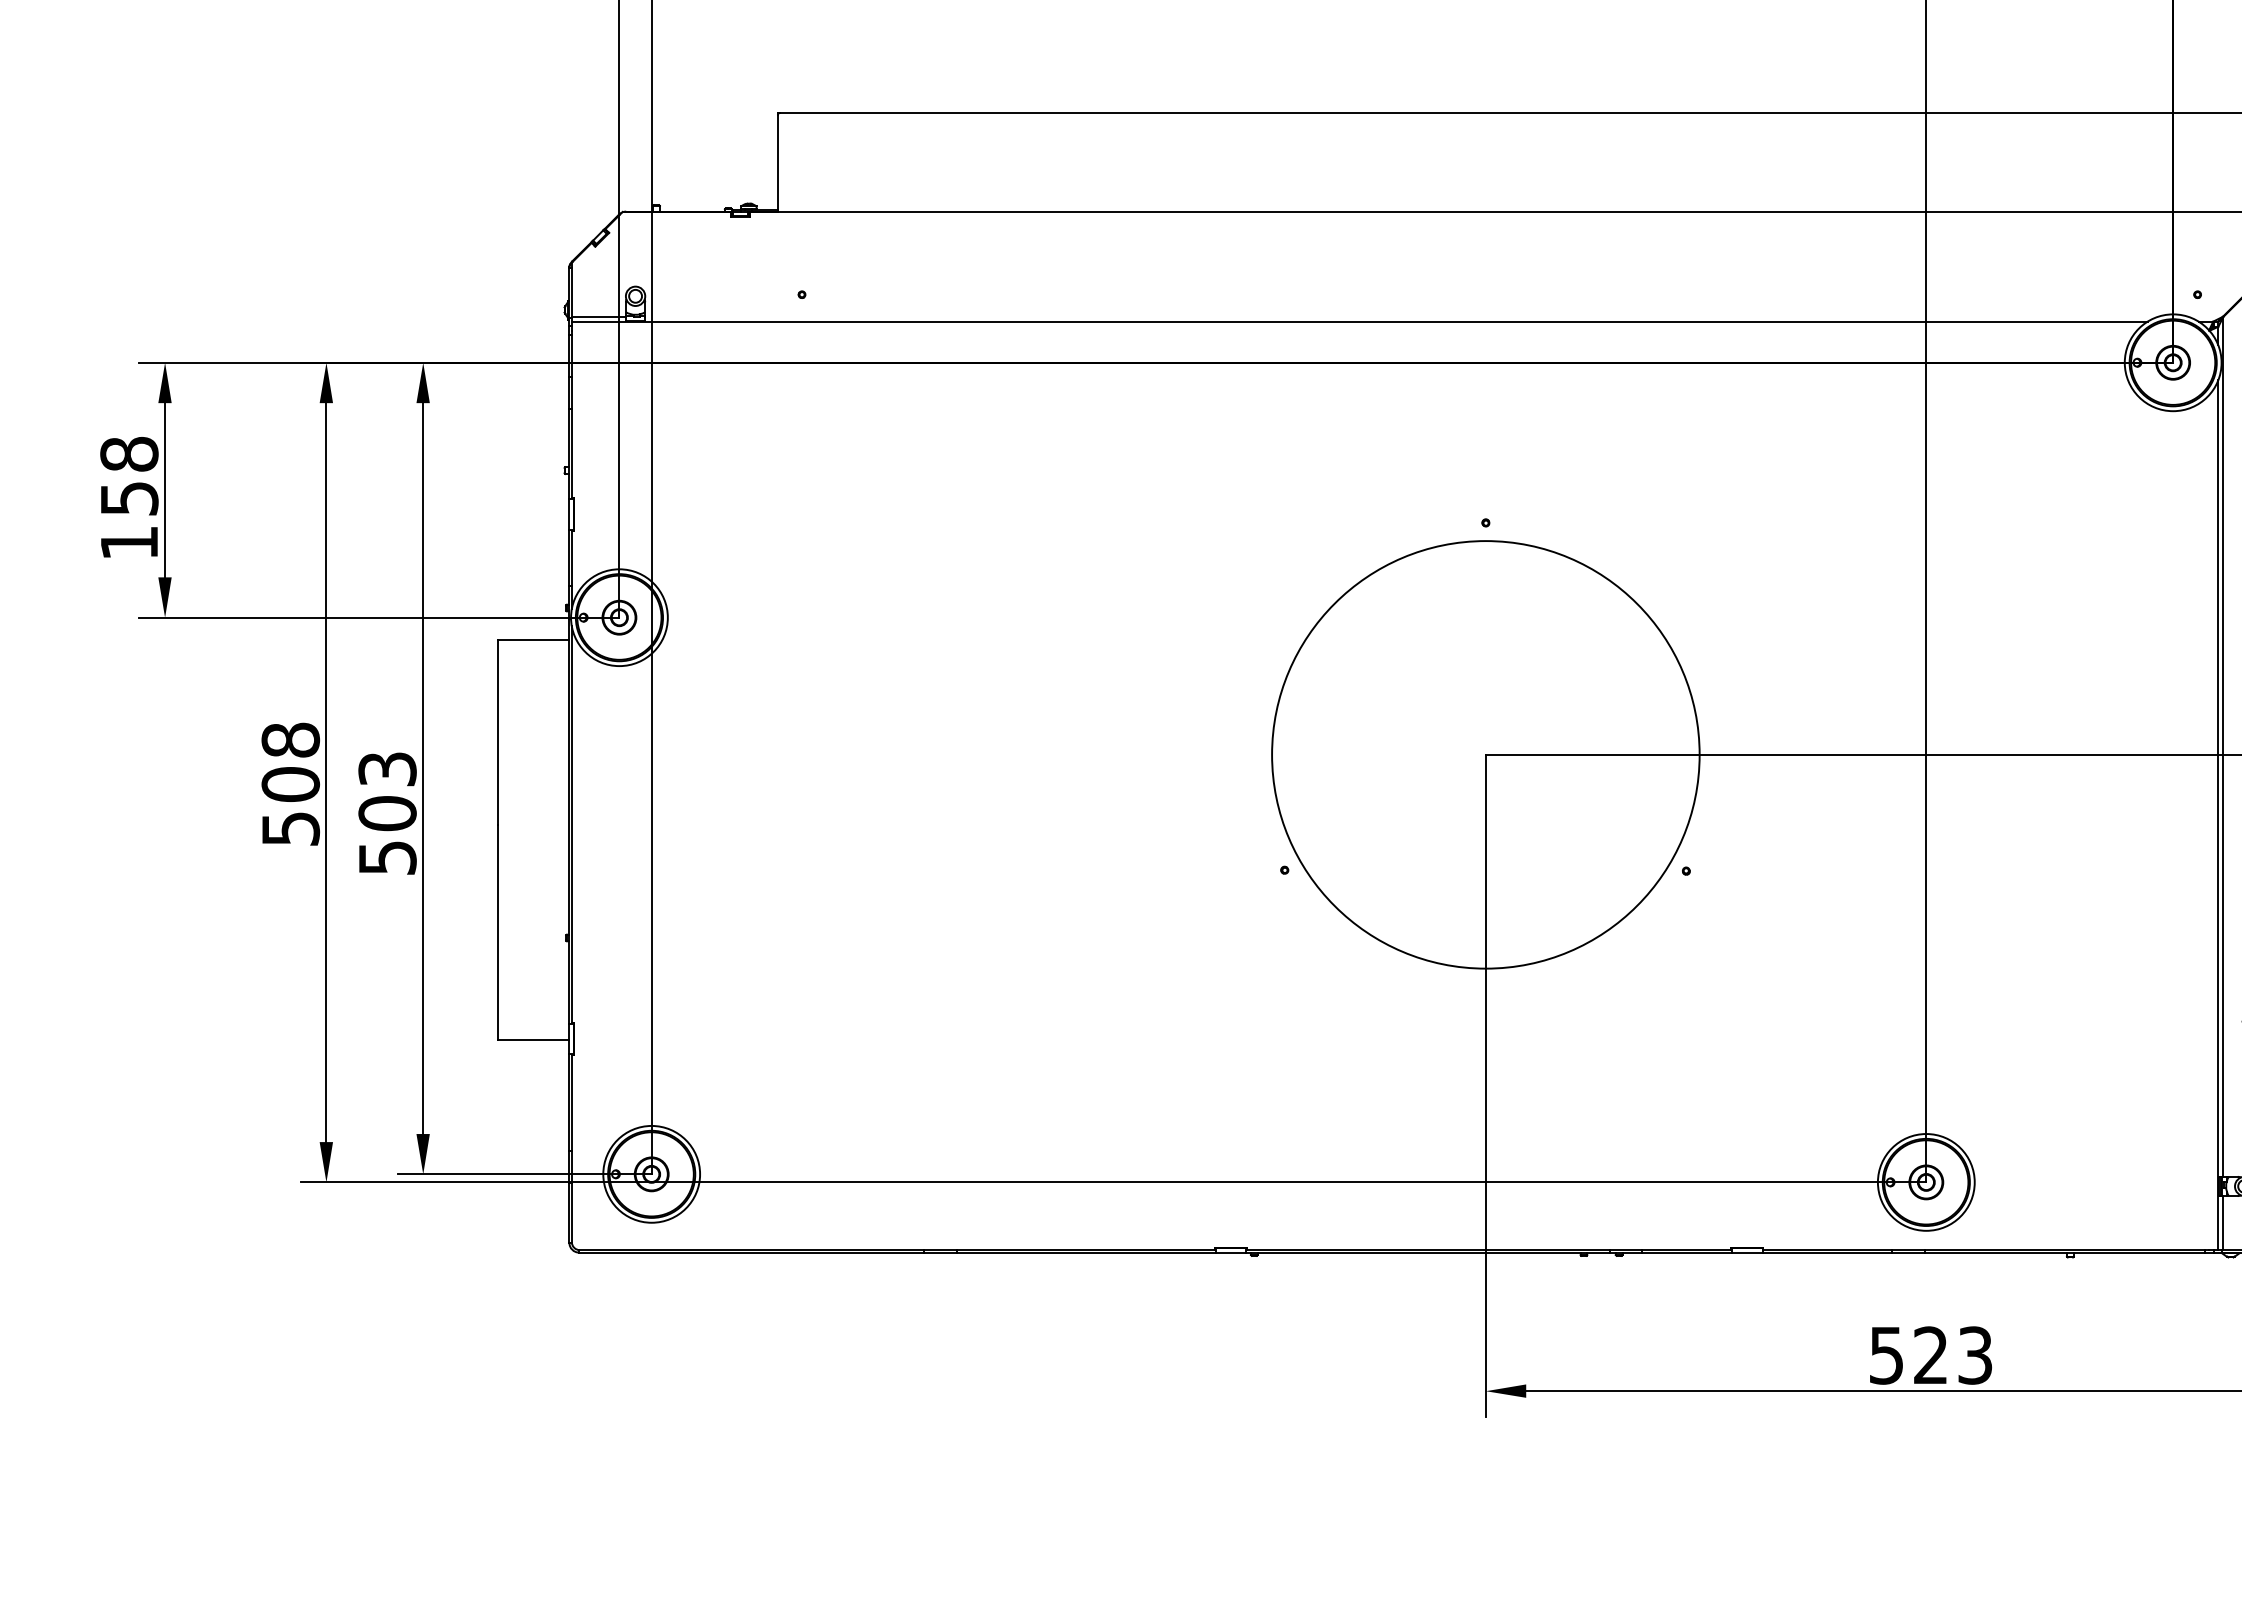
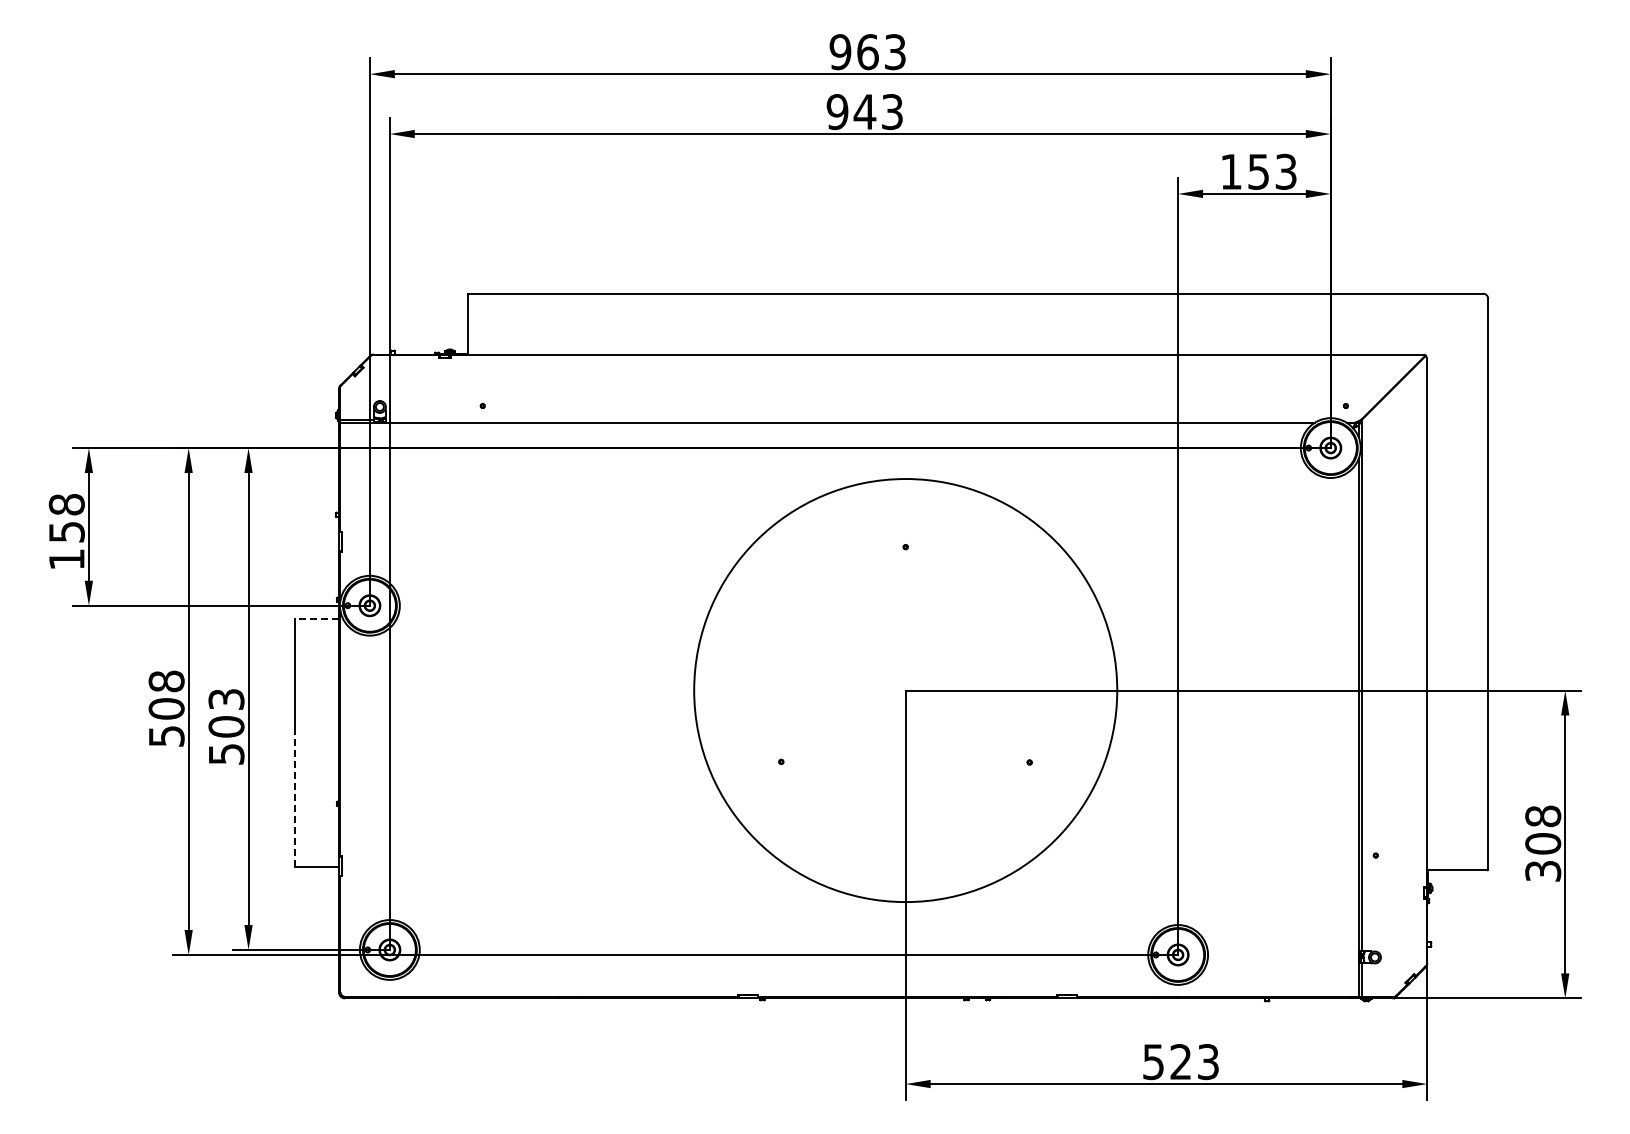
line: (534, 639) -> (317, 619), solid -> dashed
circle: (1485, 754) -> (905, 690), size x1.6
line: (499, 931) -> (295, 799), solid -> dashed

